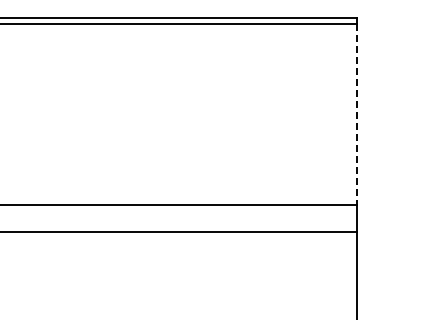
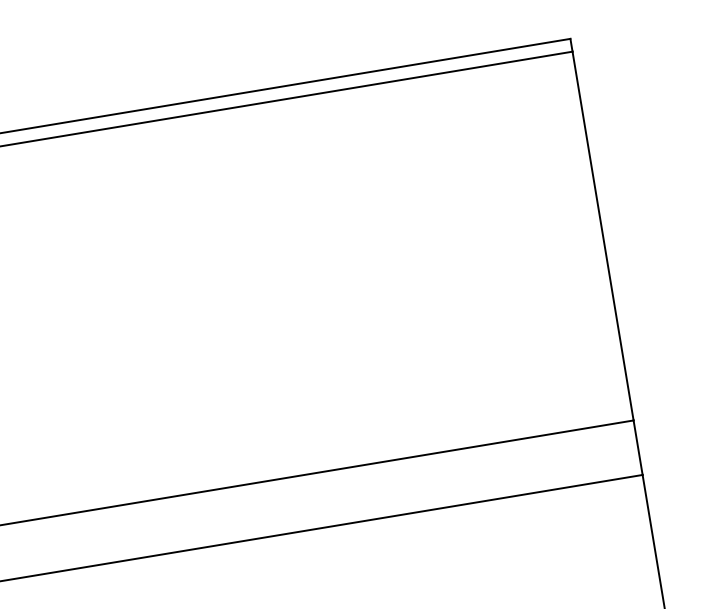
line: (356, 115) -> (603, 237), dashed -> solid

